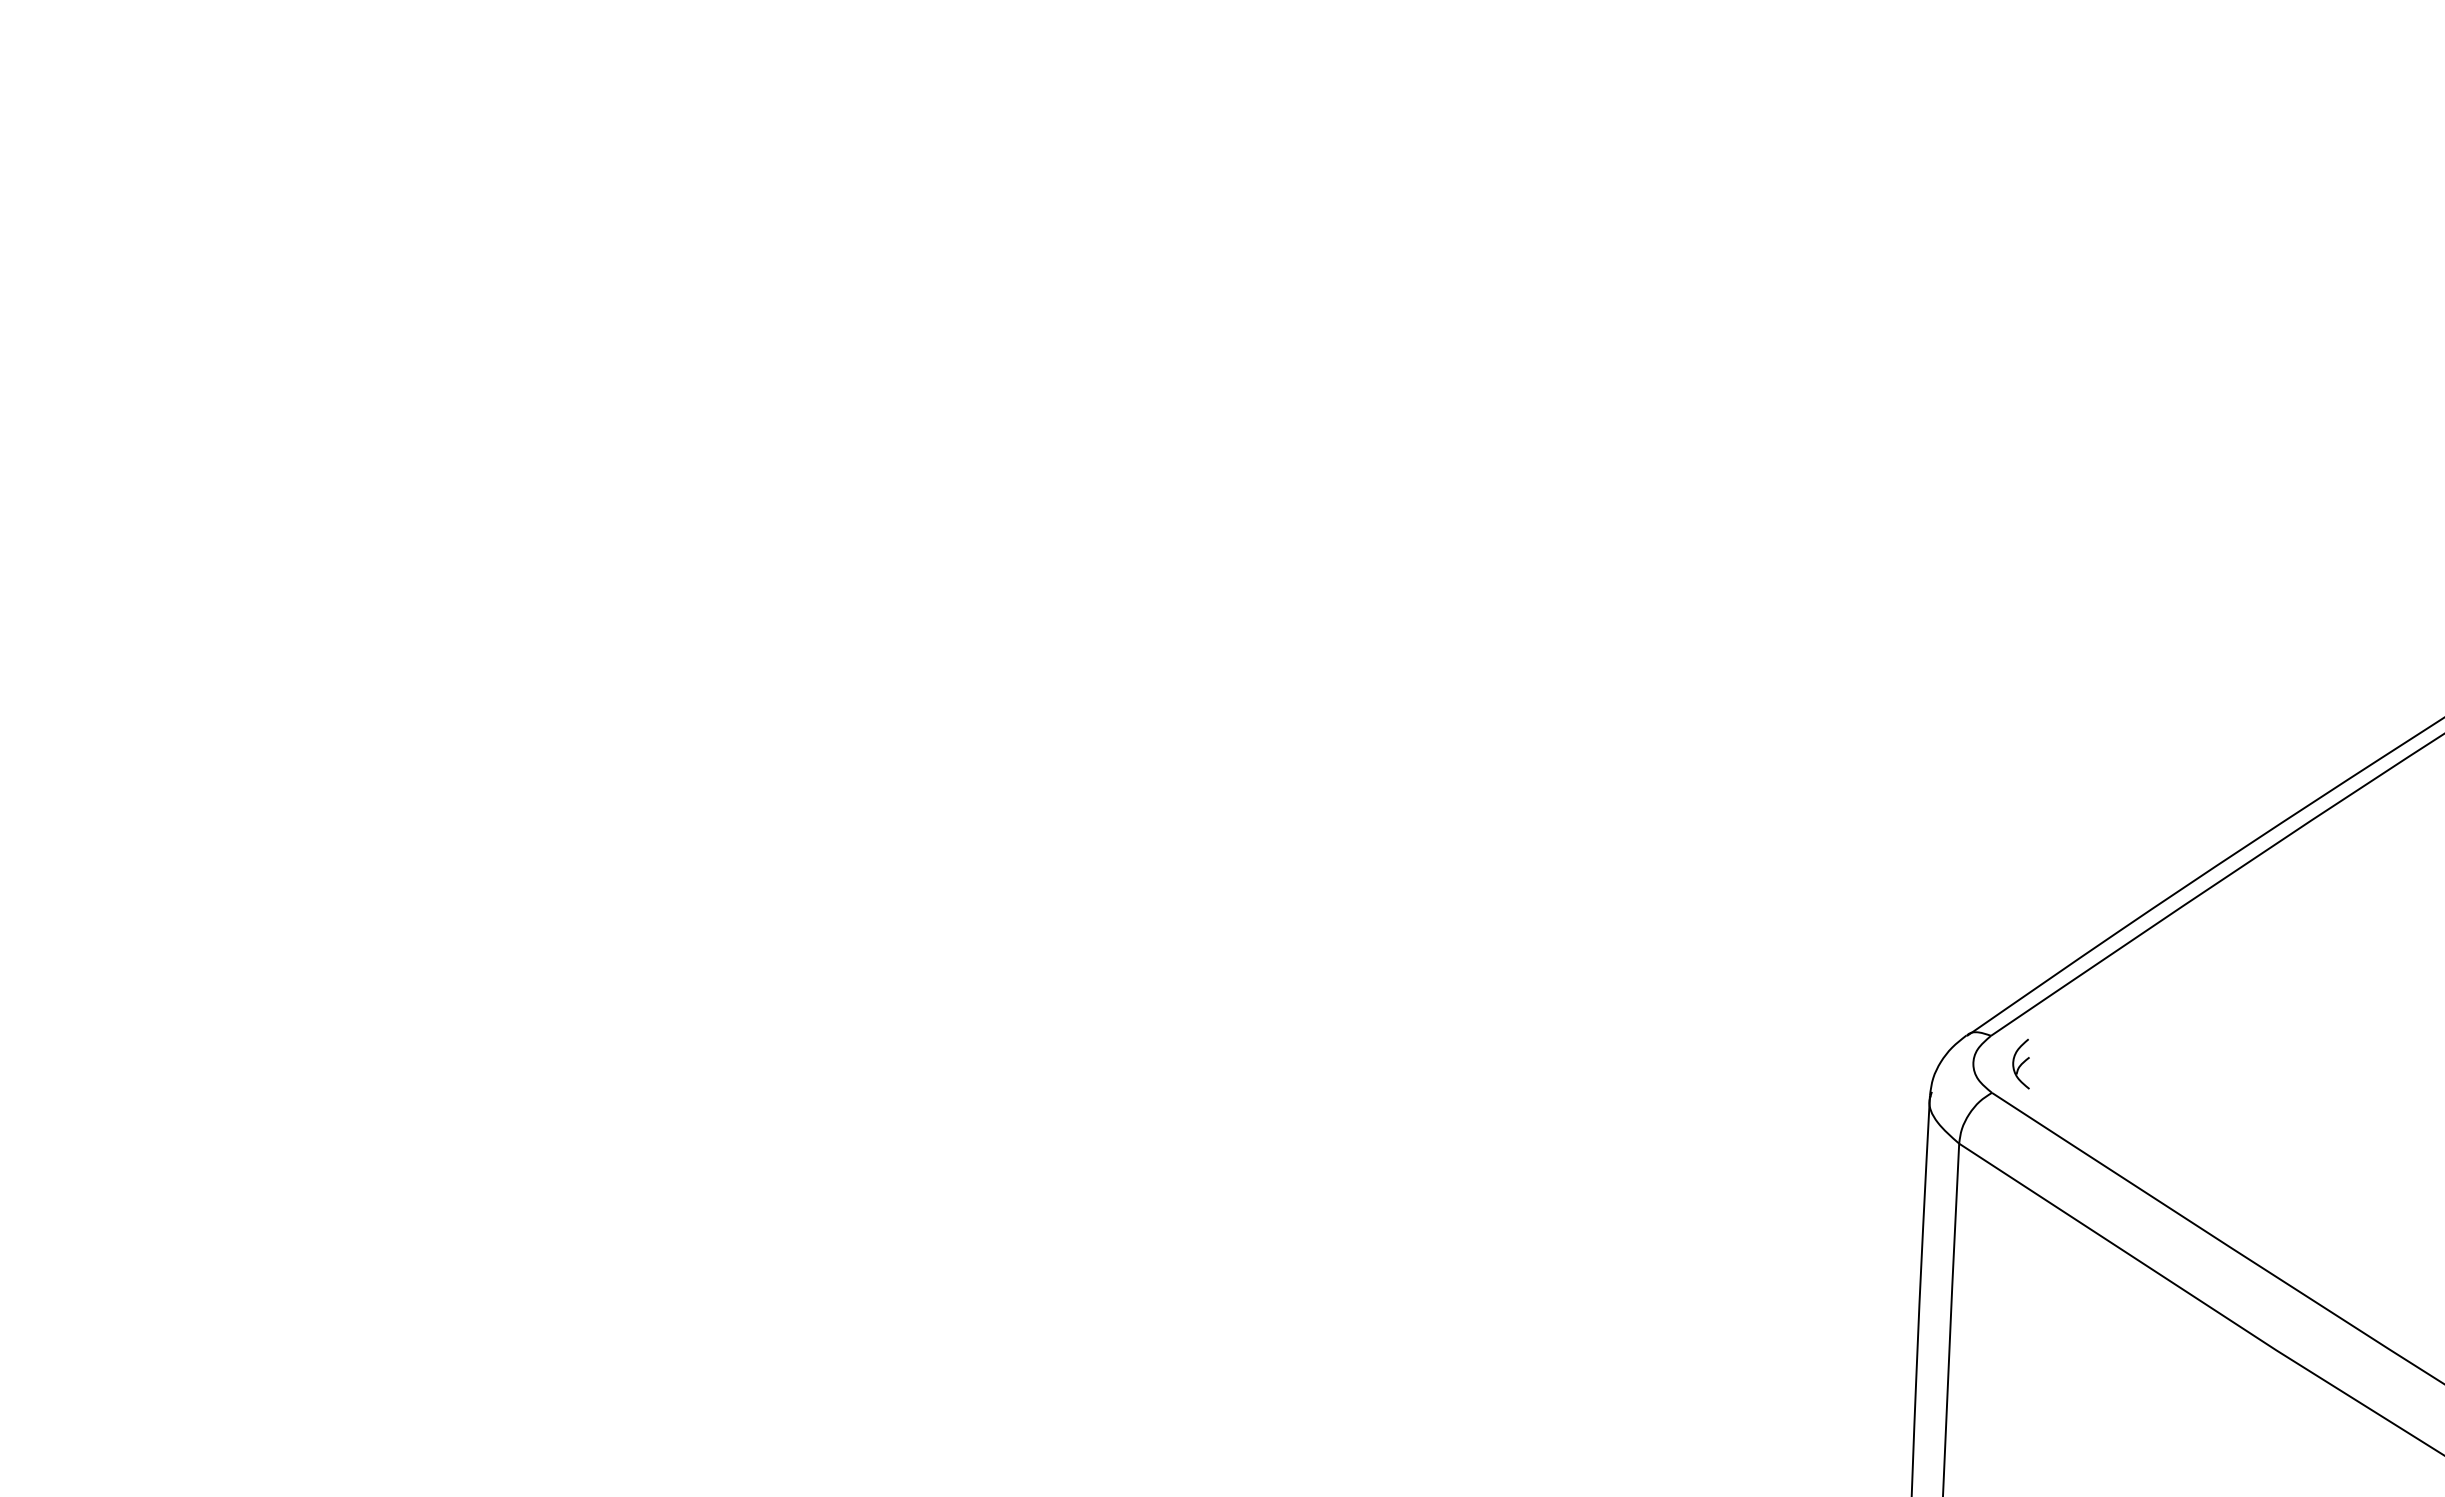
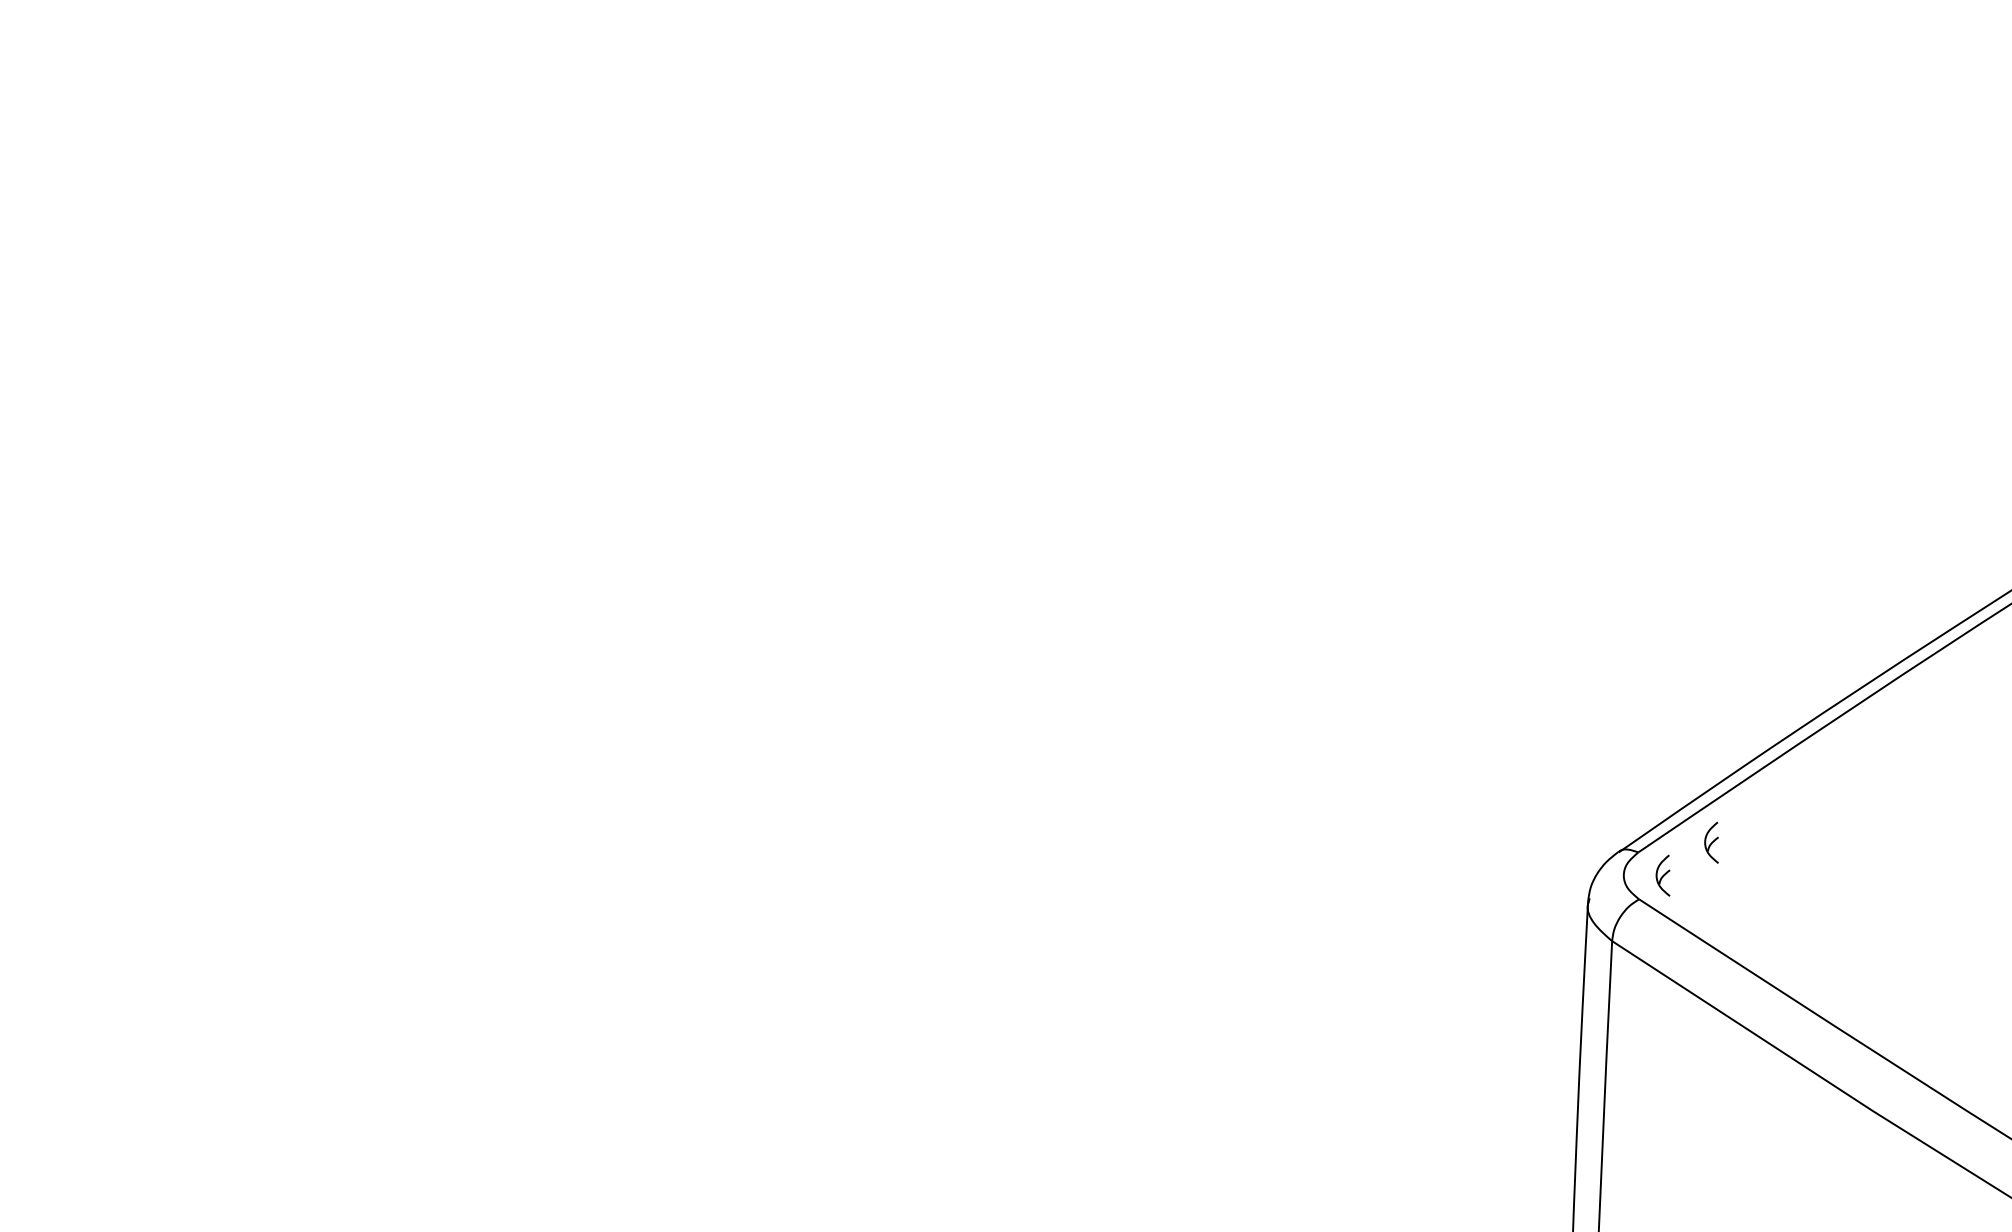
part: (2079, 1023) -> (1711, 842), added

